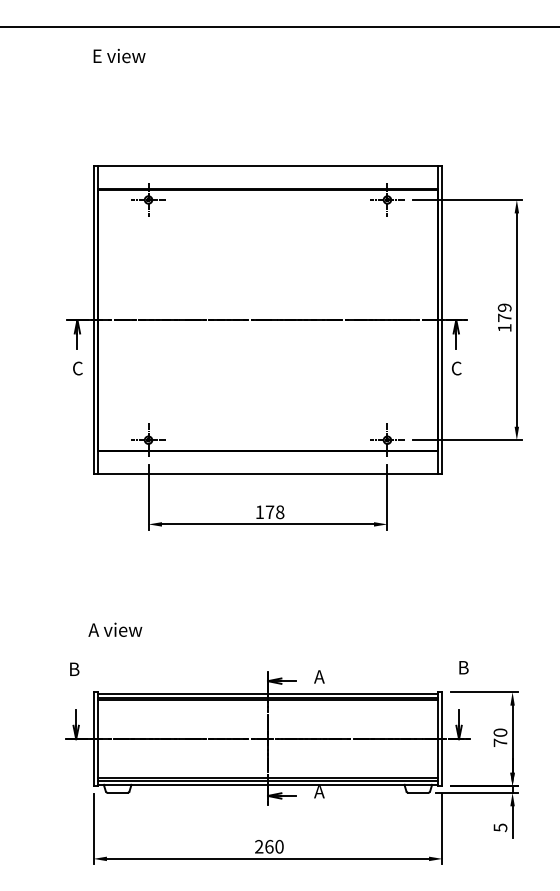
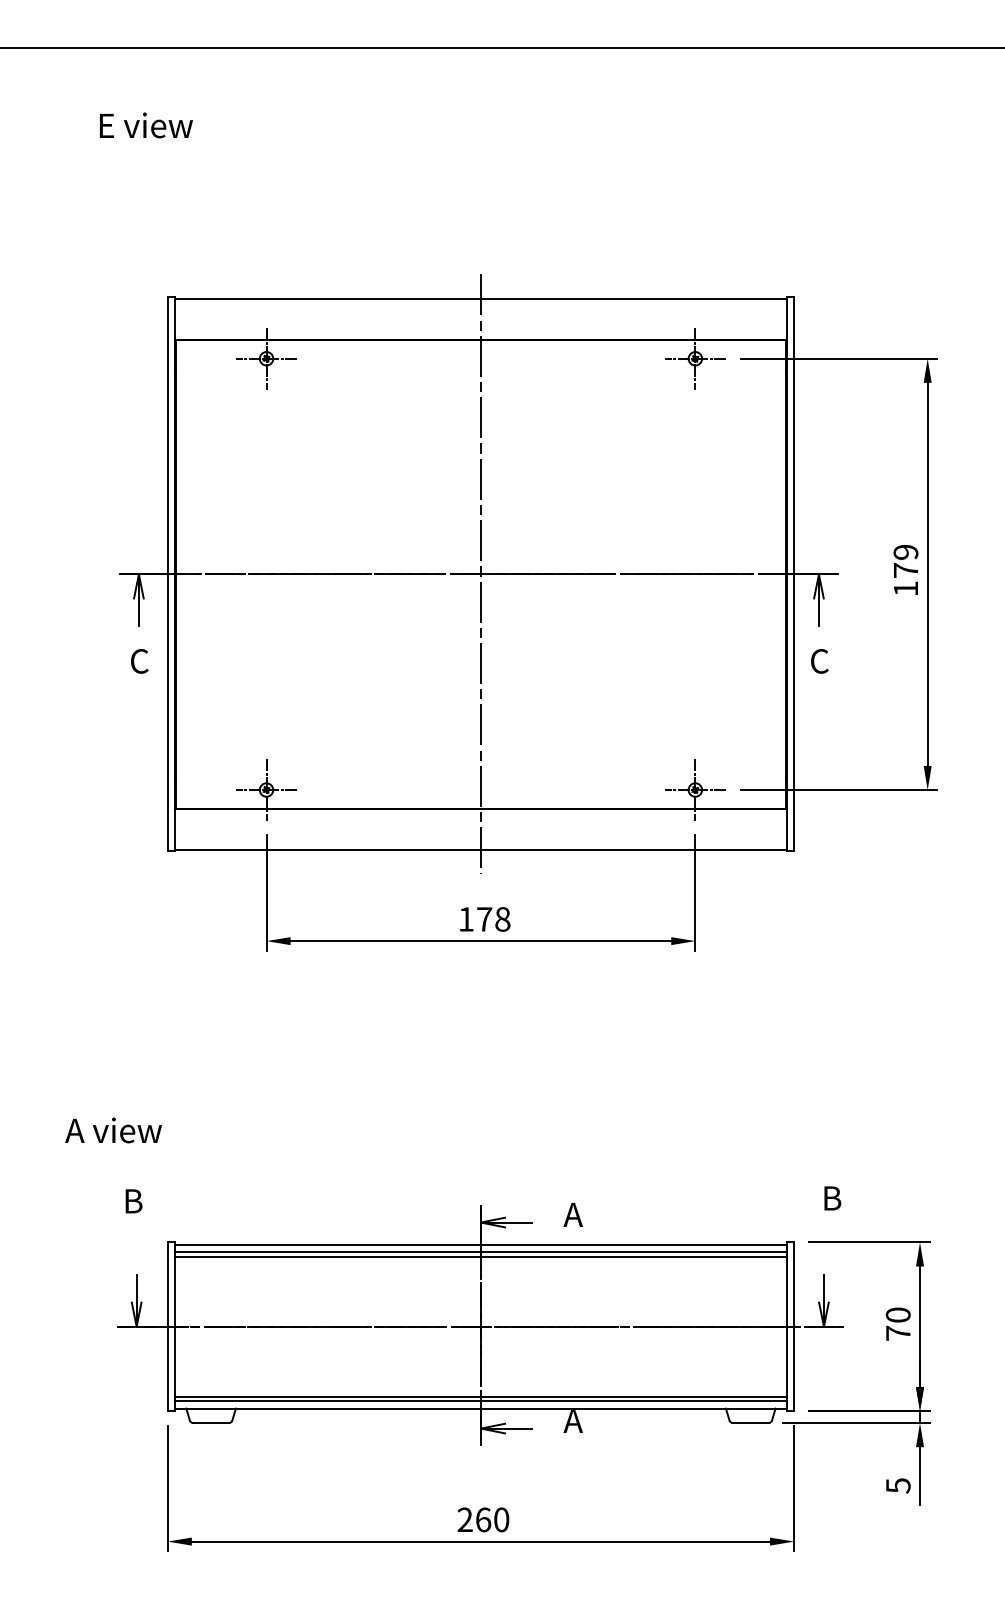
text: (119, 55) -> (146, 124), moved
line: (267, 320) -> (480, 575), added
text: (115, 629) -> (113, 1129), moved

